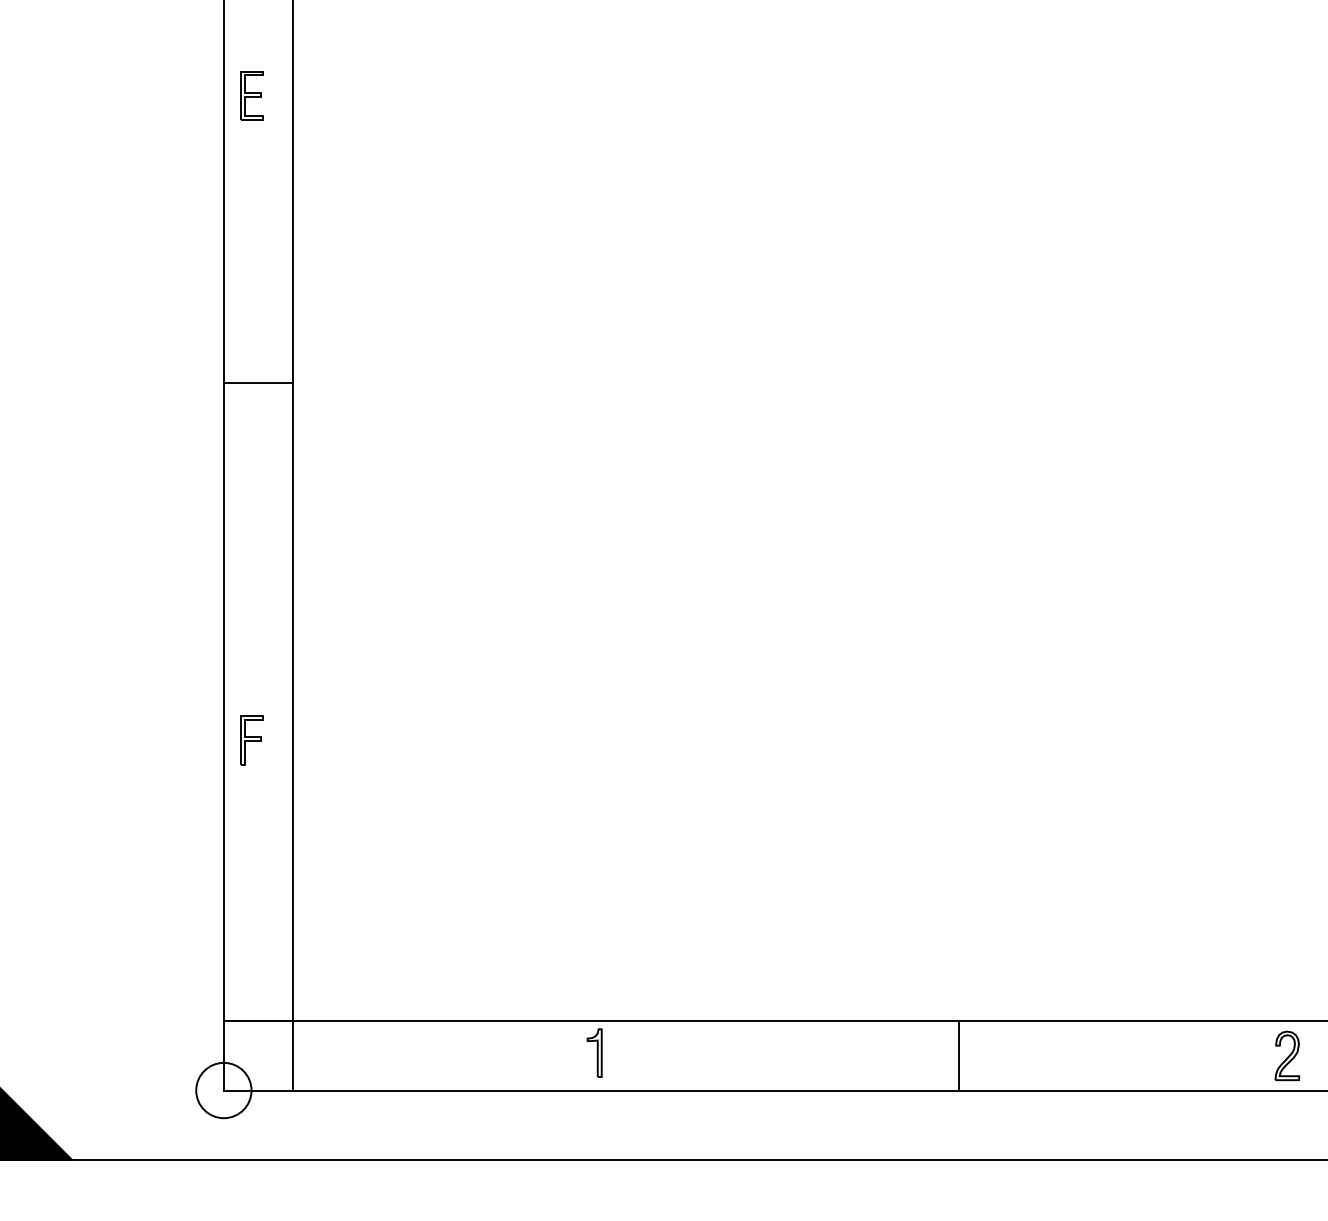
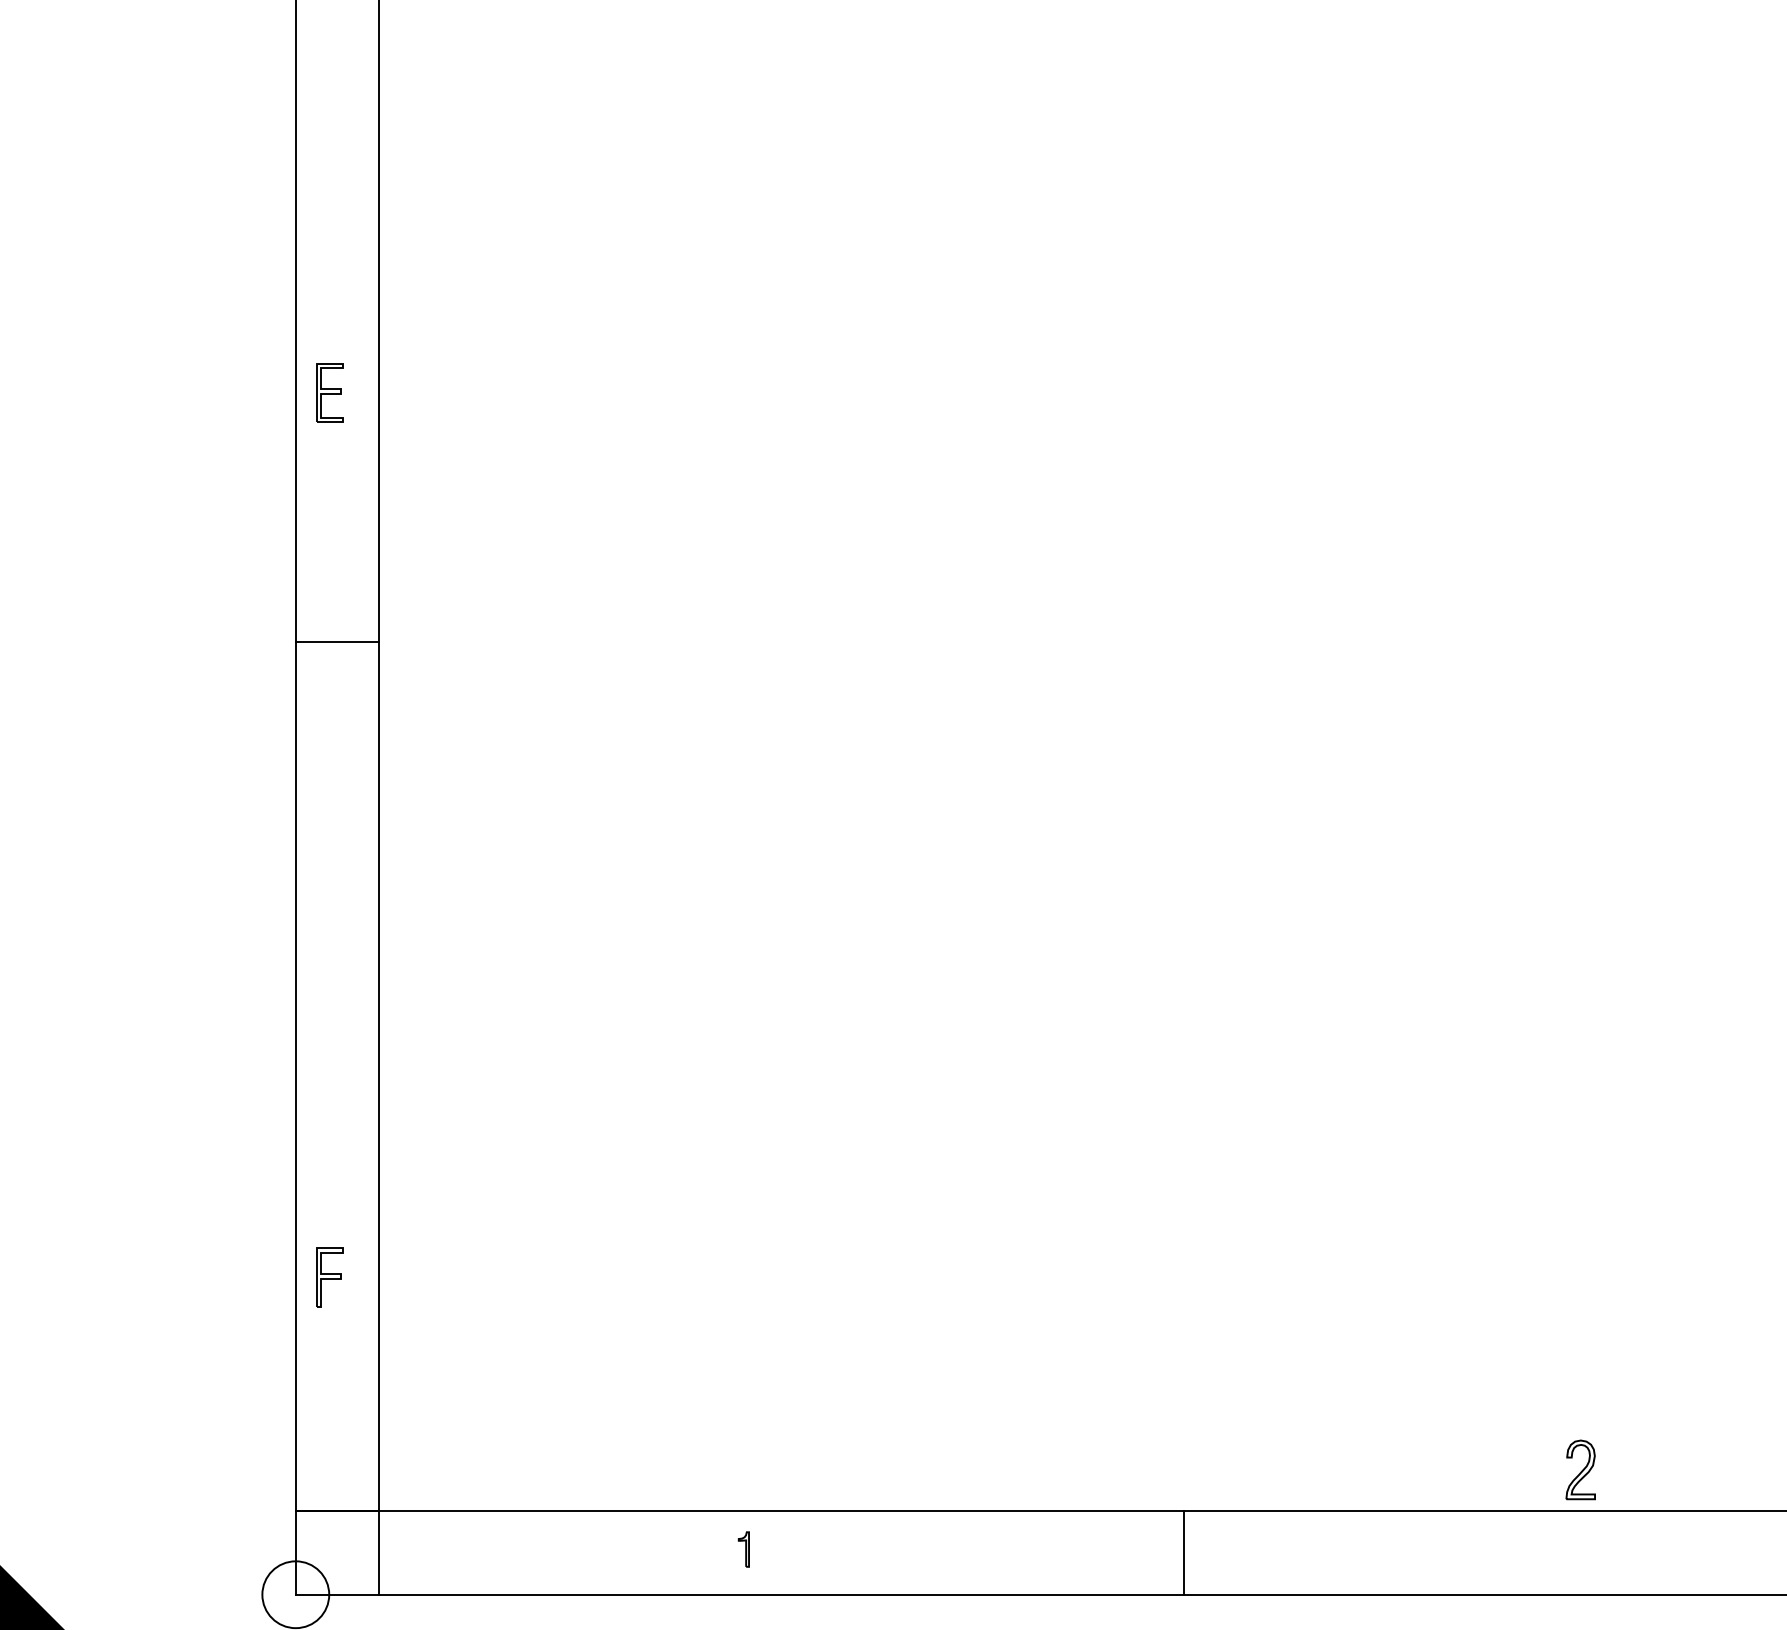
line: (258, 382) -> (337, 641), moved
part: (251, 740) -> (329, 1277), moved
part: (594, 1053) -> (743, 1549), size x0.6
part: (1287, 1055) -> (1580, 1469), moved

